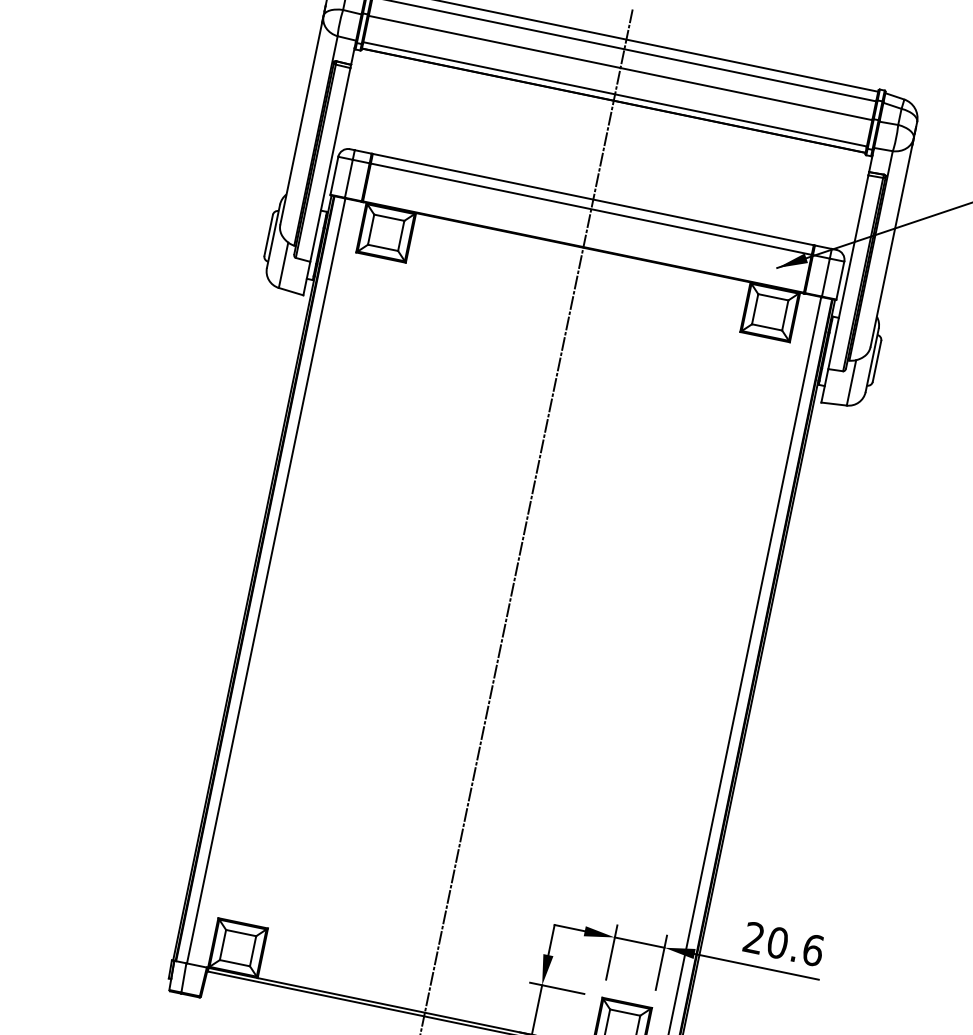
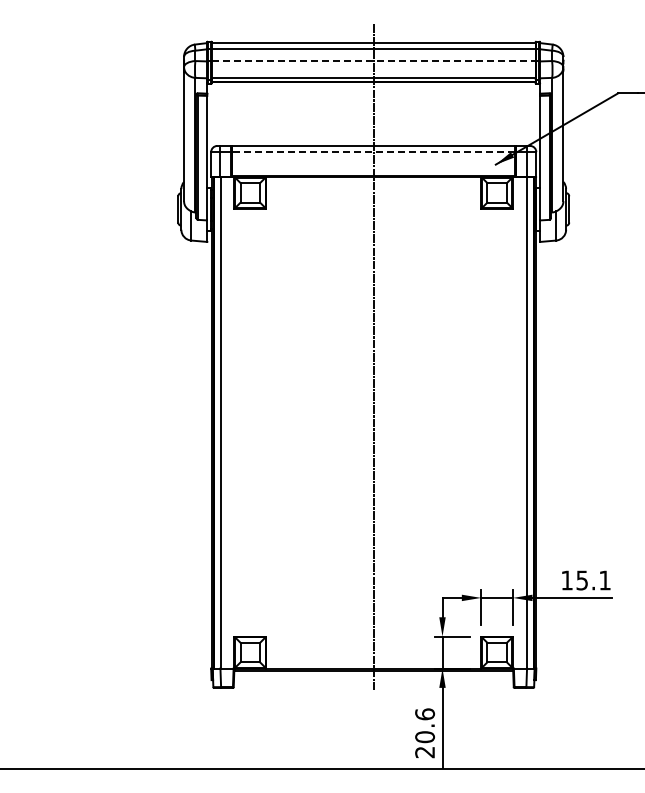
line: (620, 68) -> (373, 61), solid -> dashed
line: (590, 209) -> (373, 152), solid -> dashed
text: (784, 944) -> (586, 580), 20.6 -> 15.1

